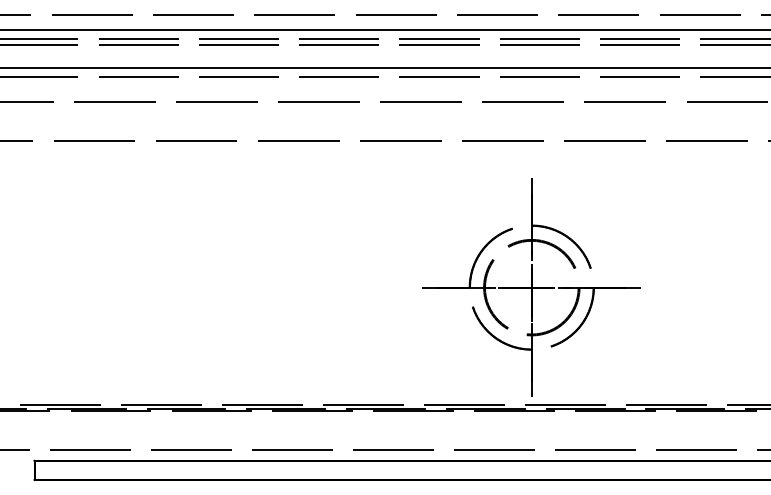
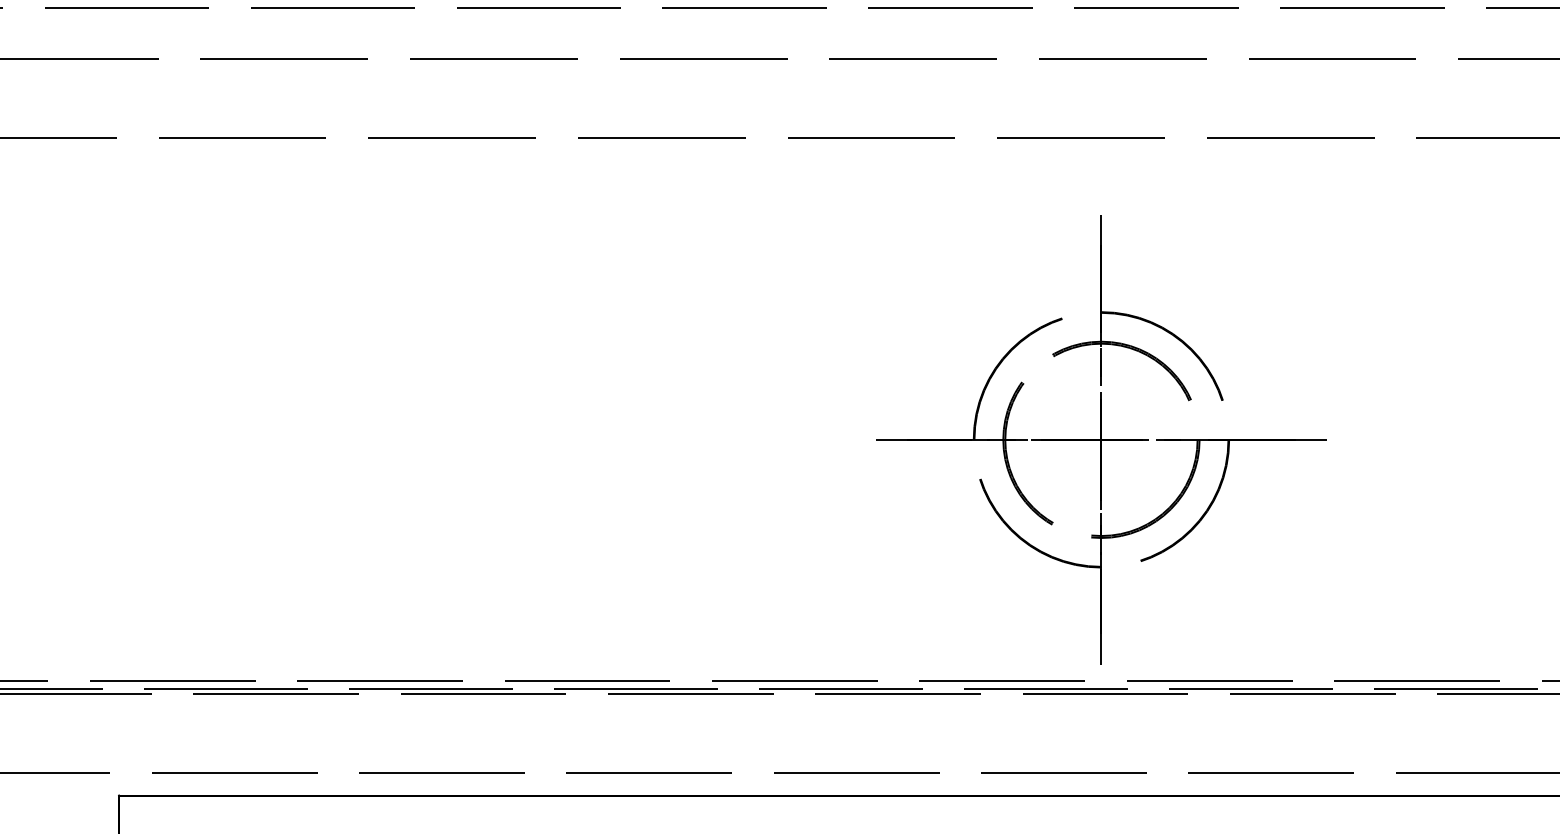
part: (531, 287) -> (1100, 439), moved

